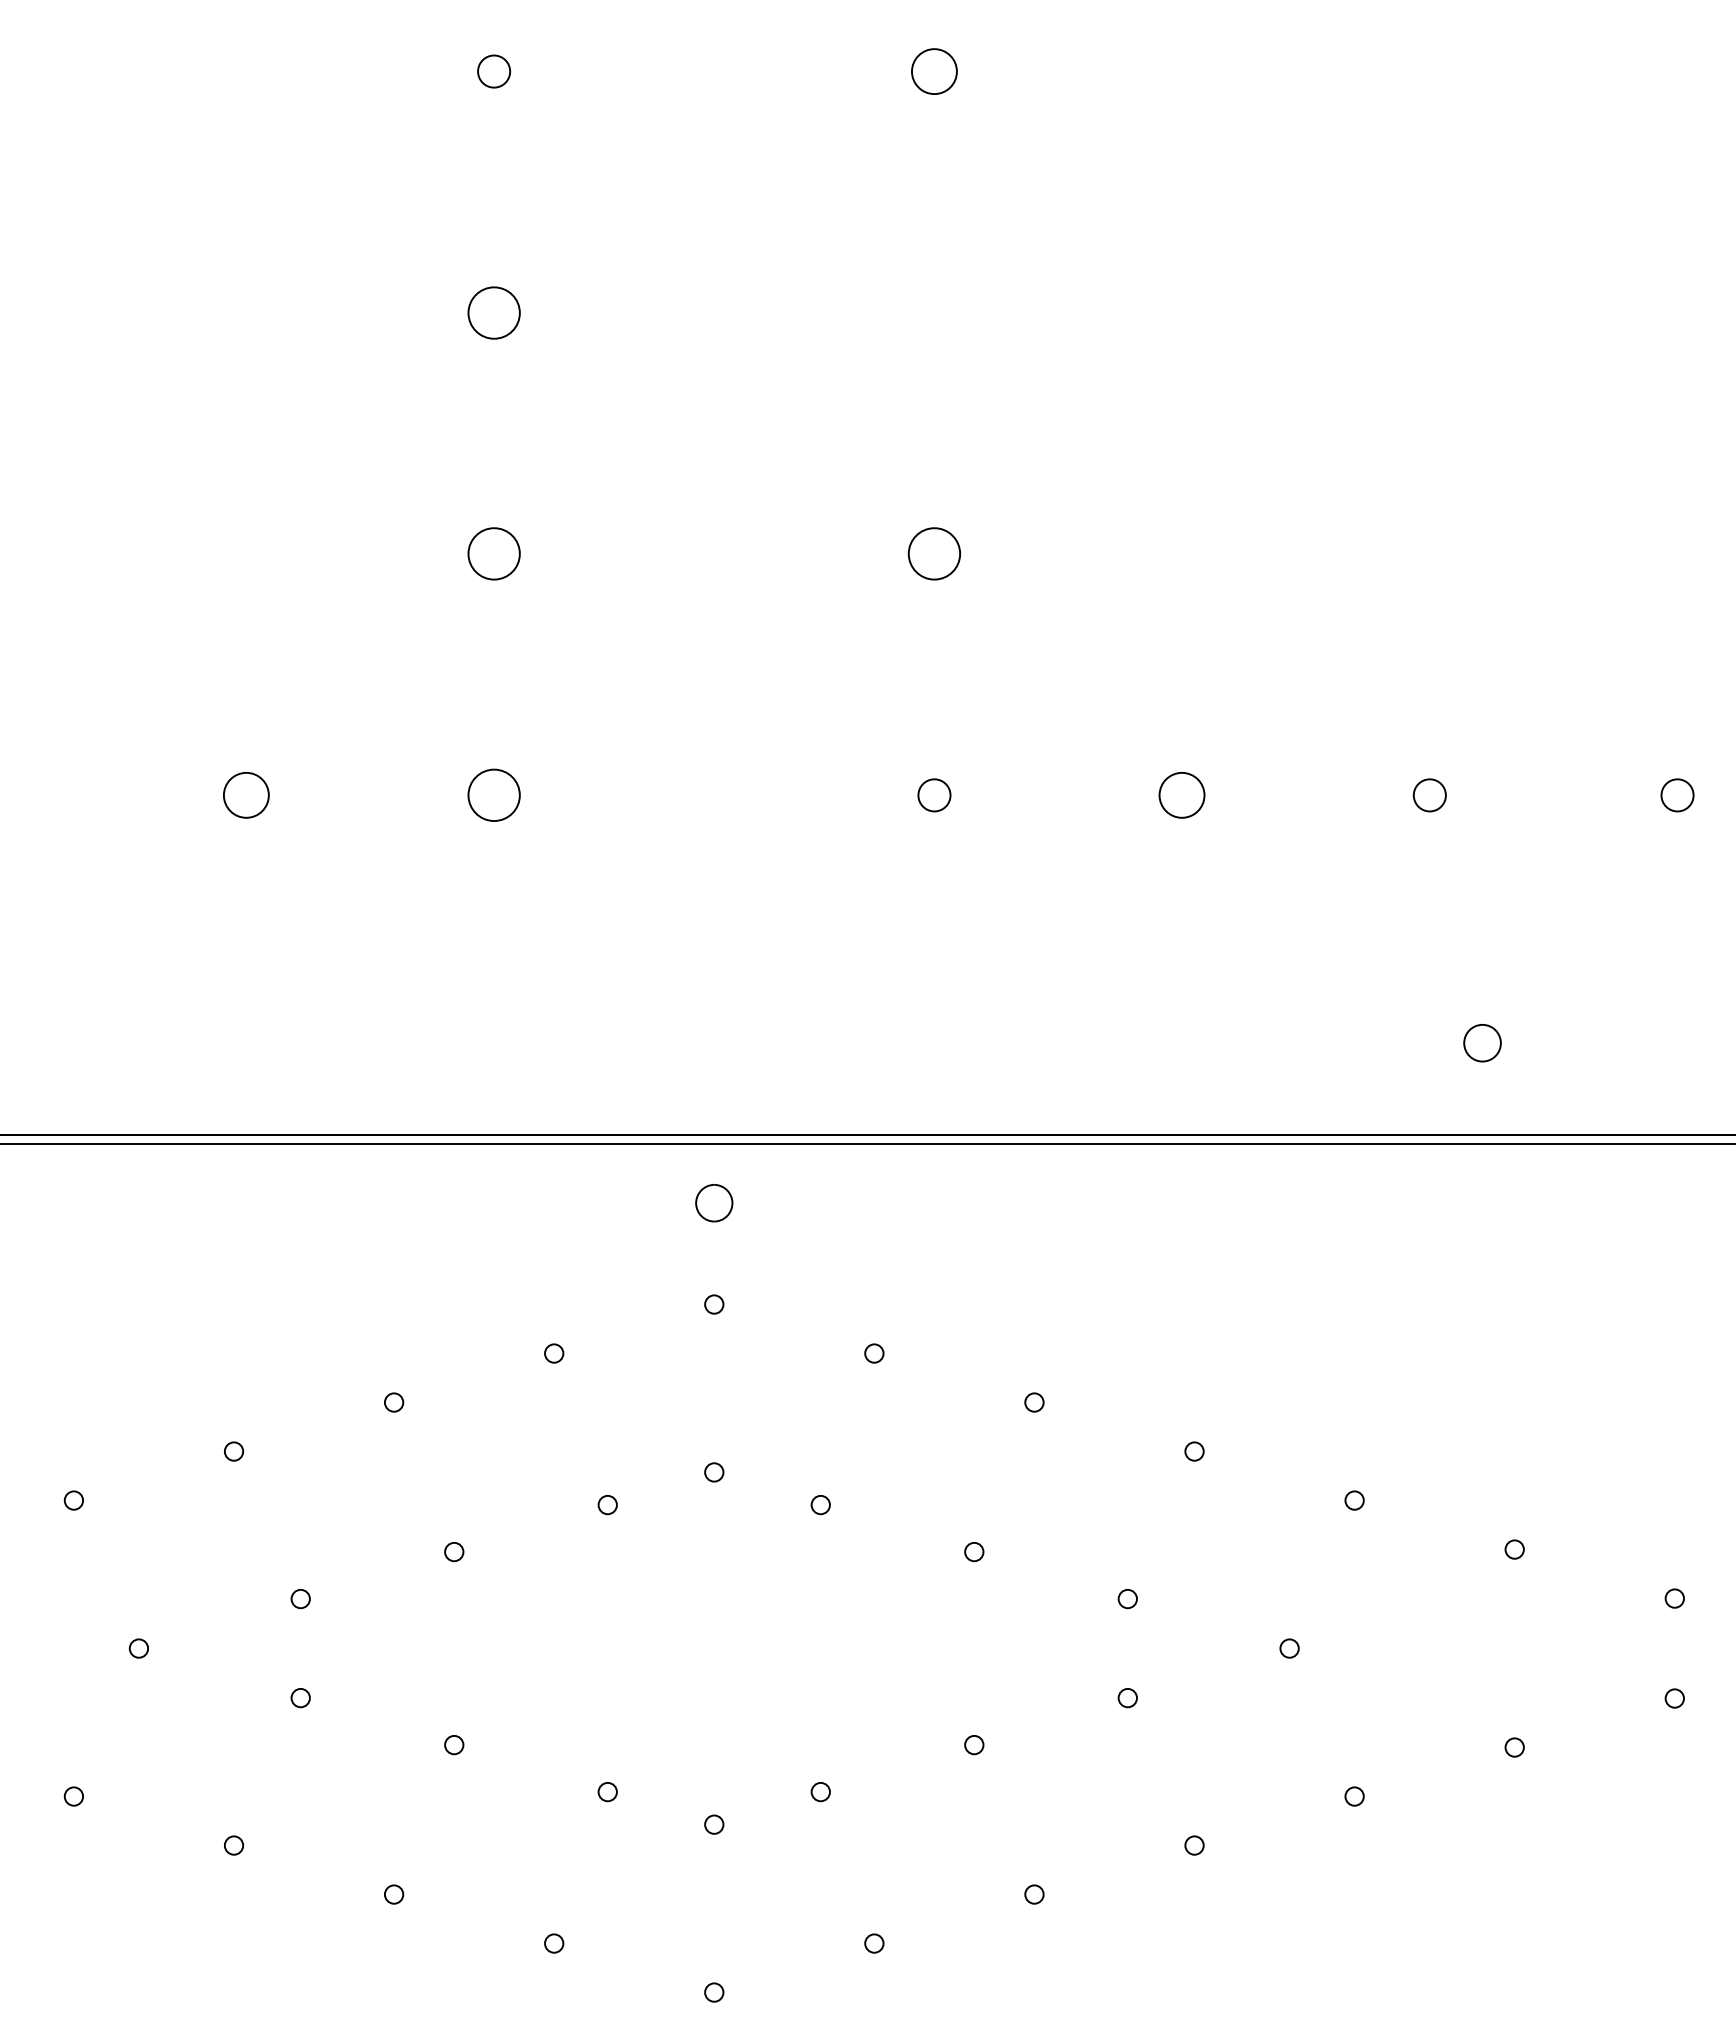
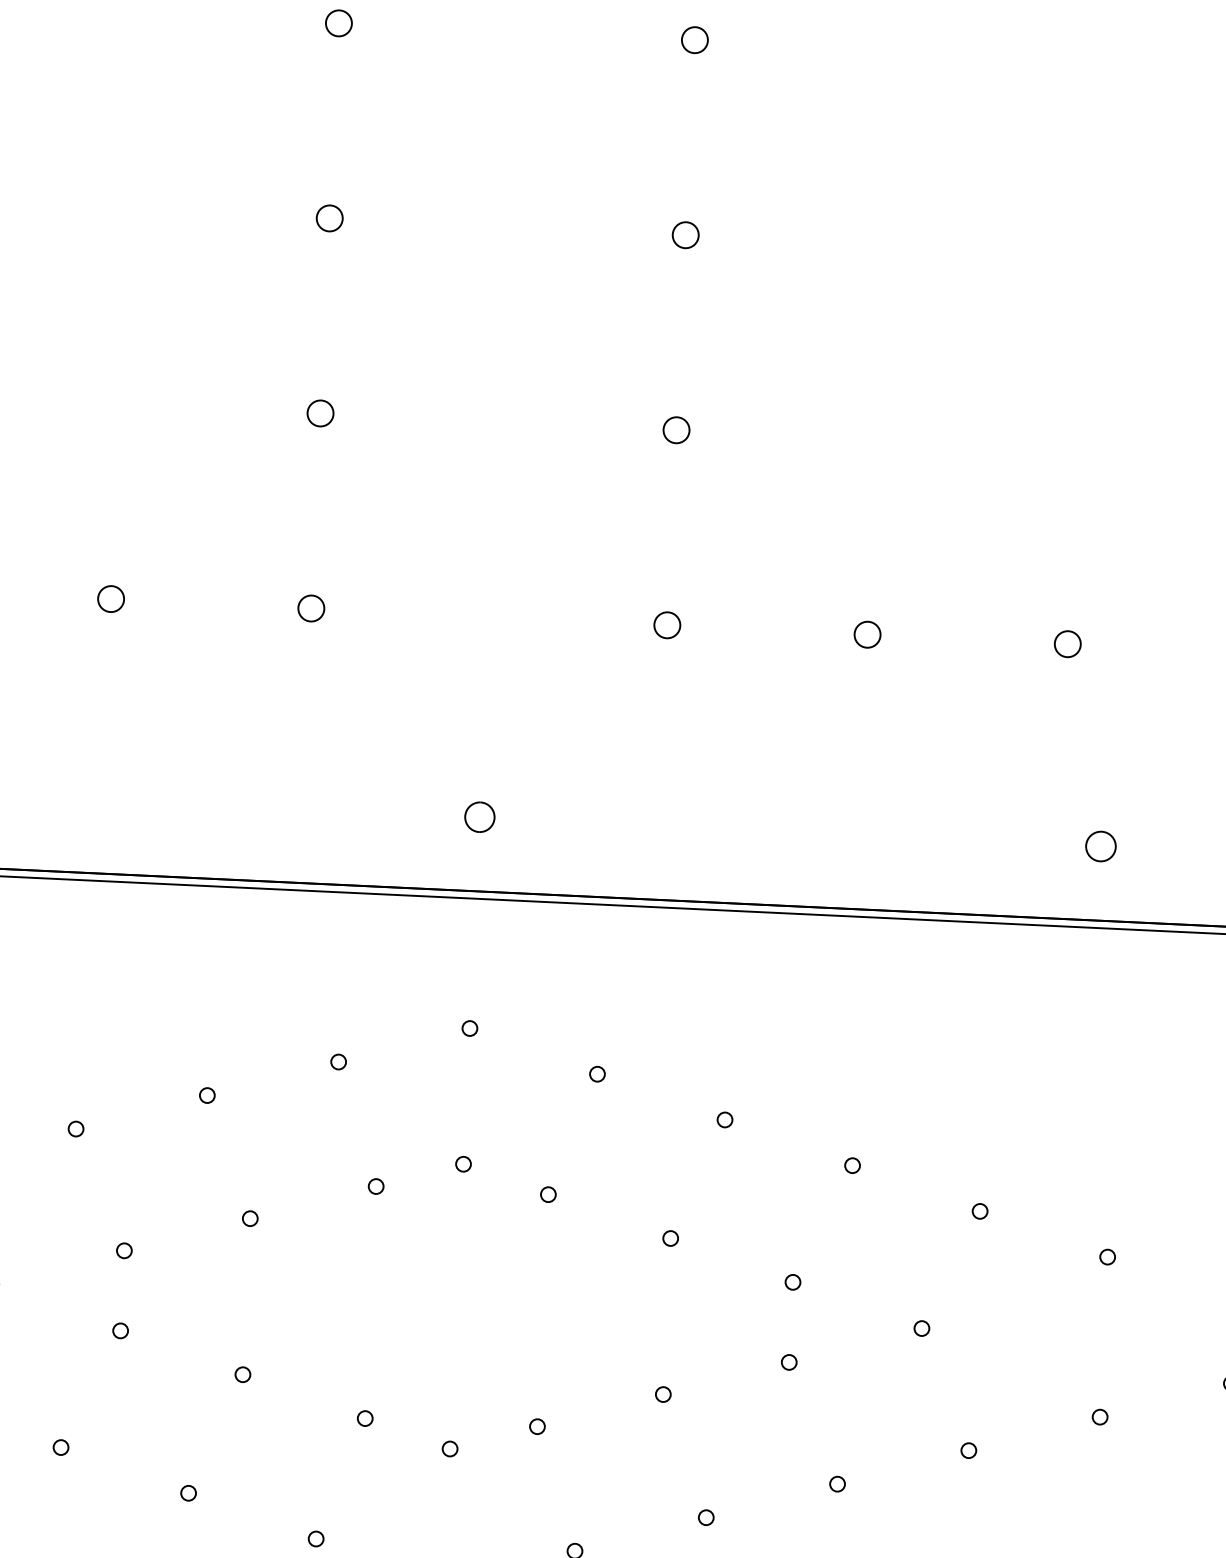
circle: (934, 71) -> (694, 40), size x0.71
circle: (493, 312) -> (329, 218), size x0.62
circle: (934, 312) -> (685, 234), added
circle: (493, 554) -> (320, 413), size x0.62
circle: (934, 554) -> (676, 430), size x0.62
circle: (246, 795) -> (111, 599), size x0.71
circle: (493, 795) -> (310, 608), size x0.62
circle: (1182, 795) -> (867, 634), size x0.71
part: (714, 1203) -> (480, 817), moved

